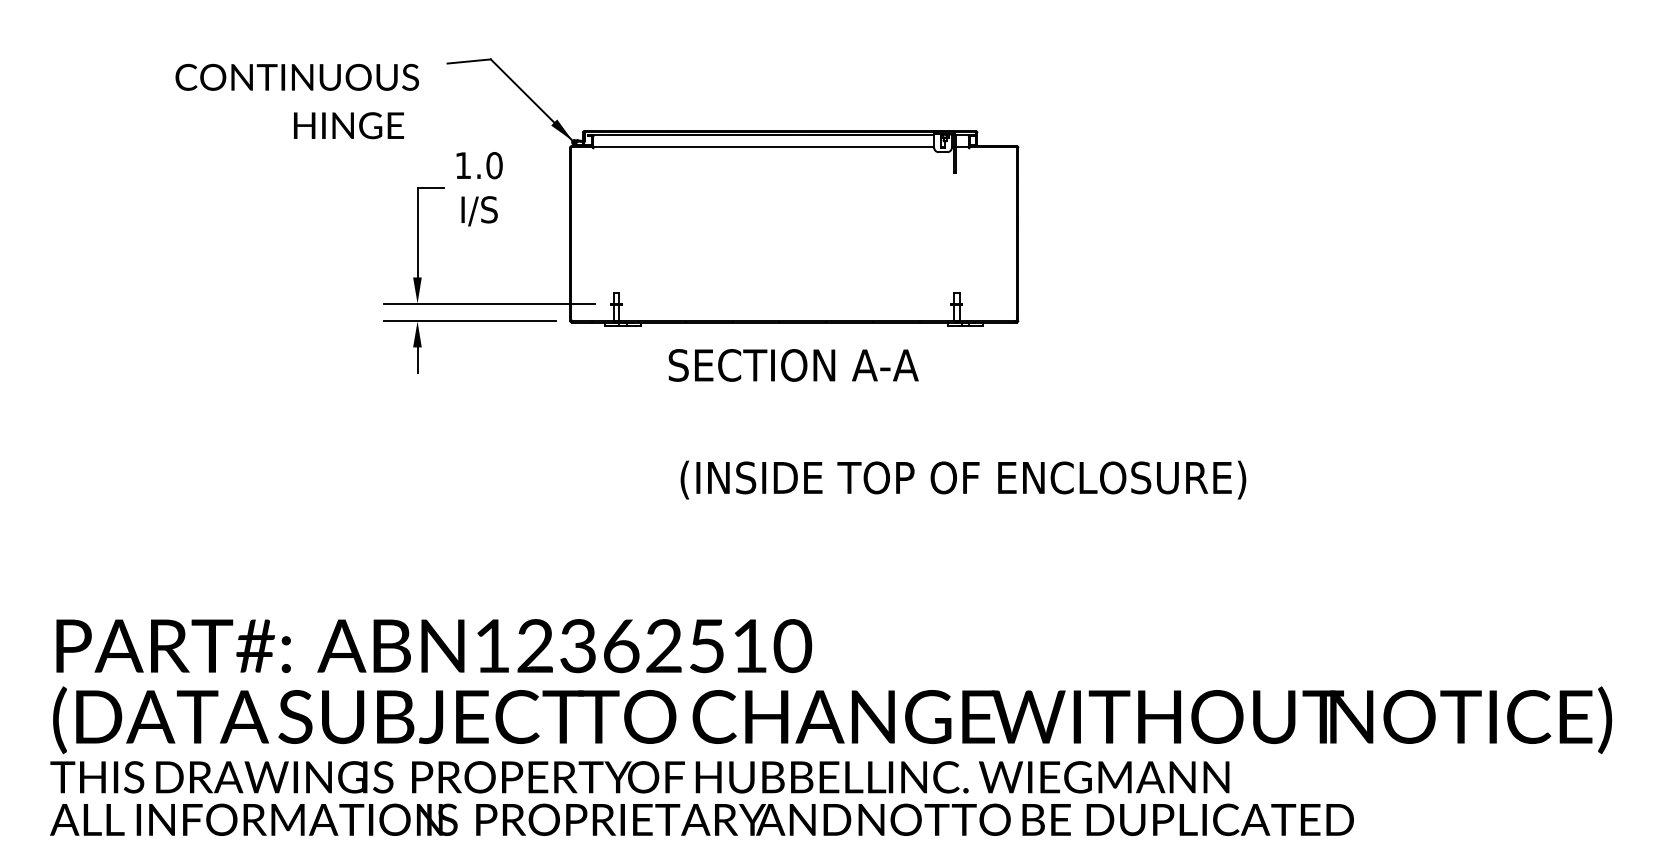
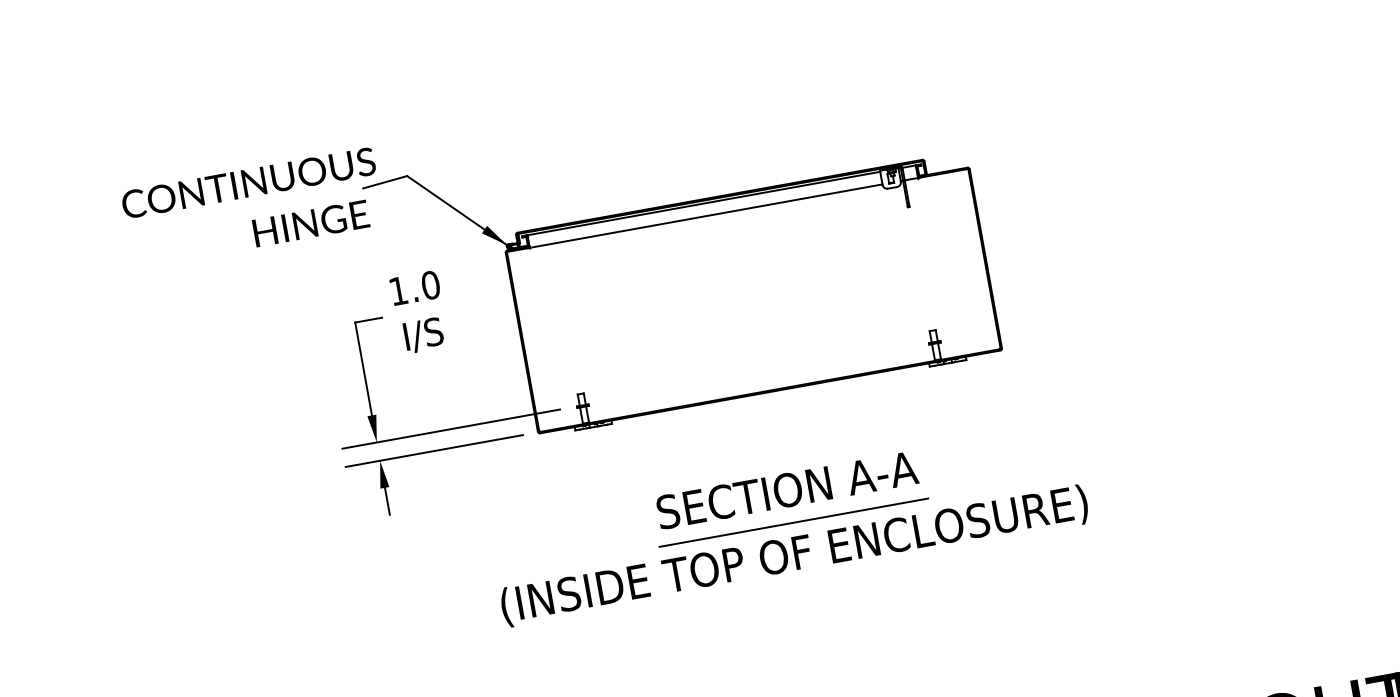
text: (296, 101) -> (252, 208), moved
text: (793, 365) -> (787, 490), moved
line: (794, 448) -> (793, 522), added
text: (963, 479) -> (794, 555), moved

